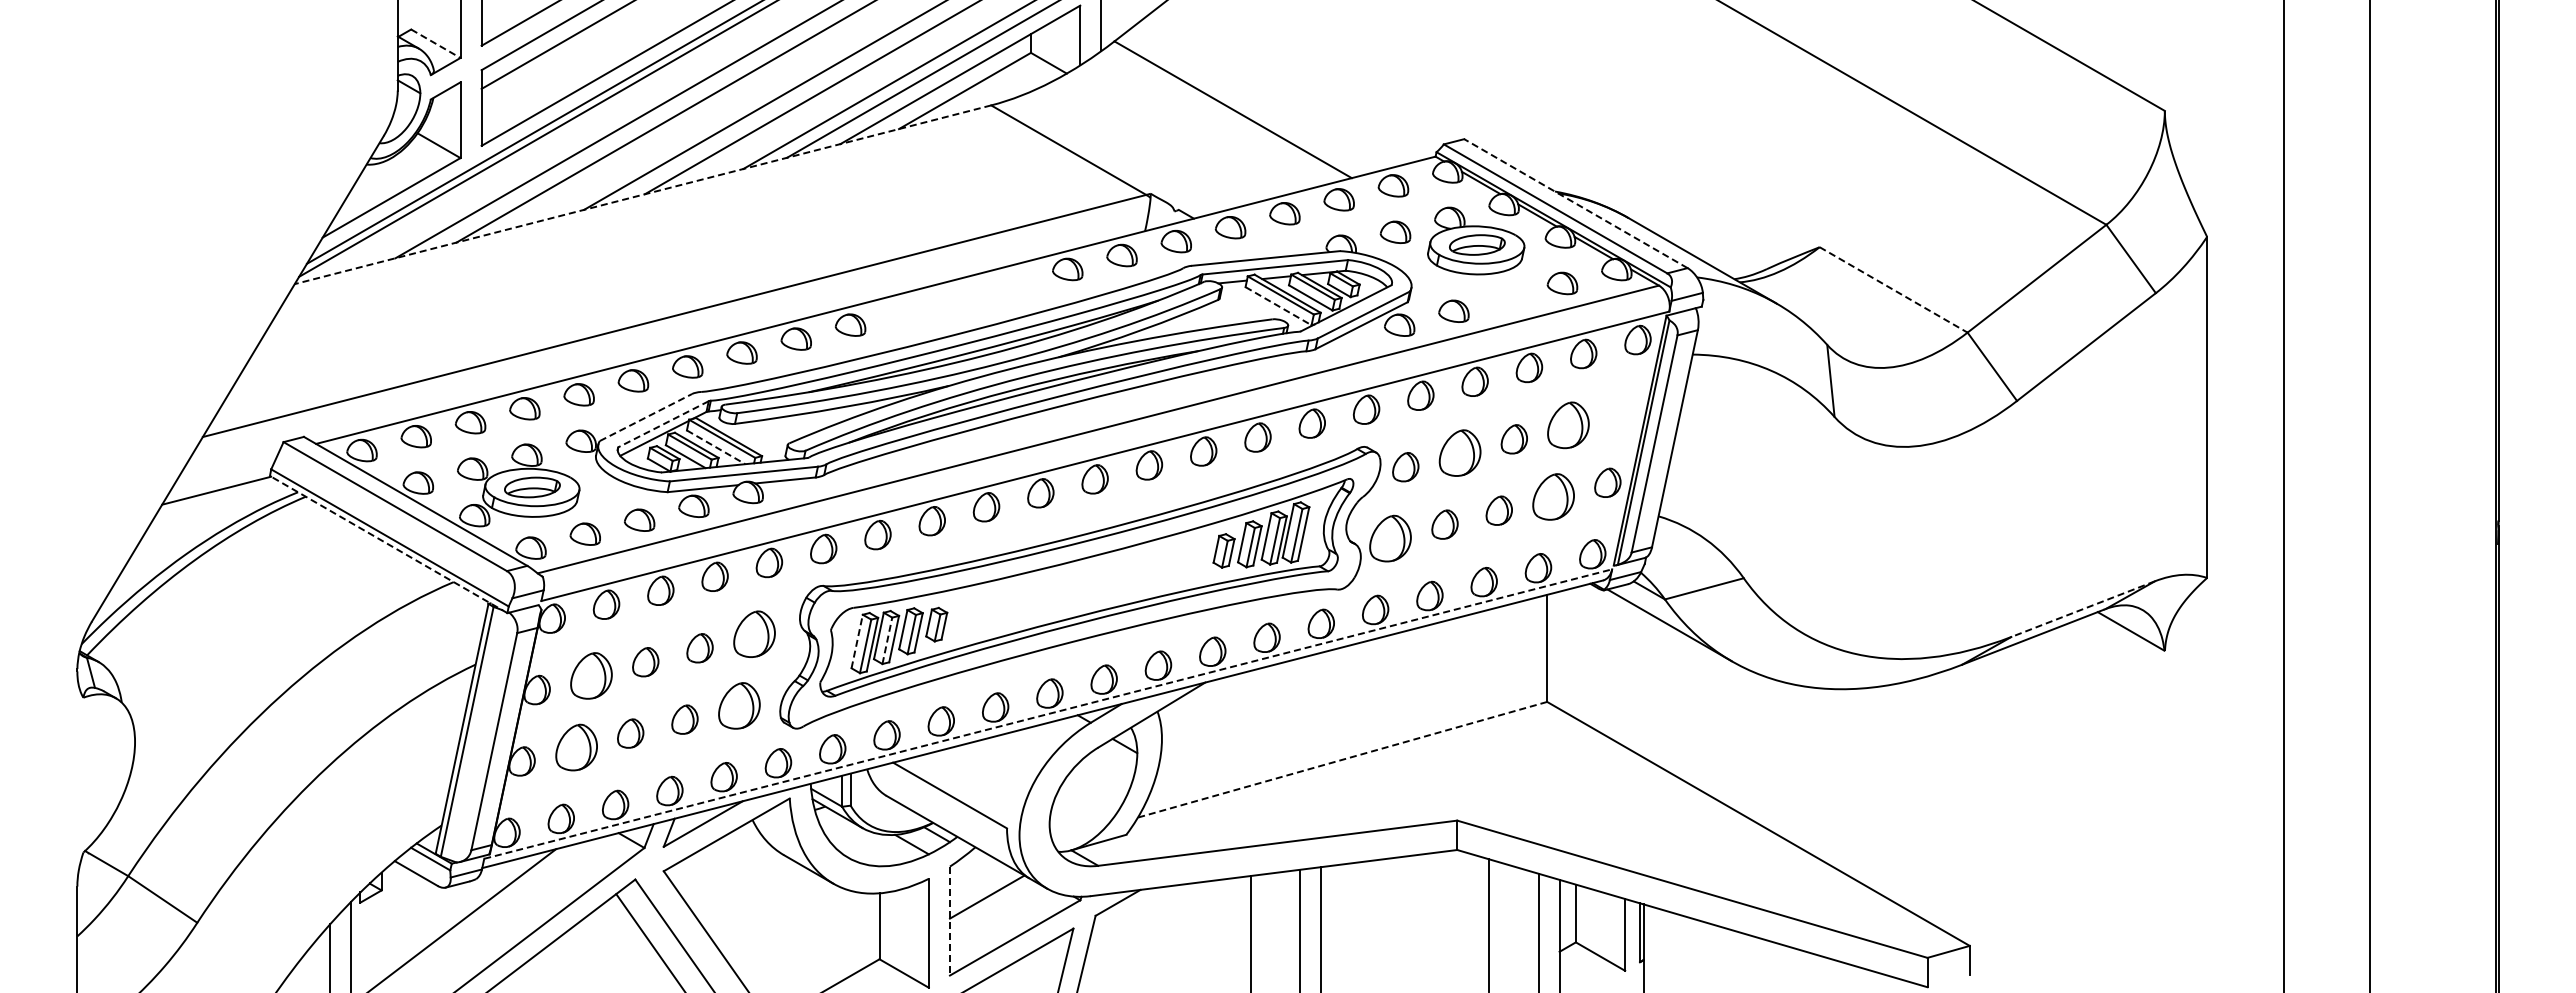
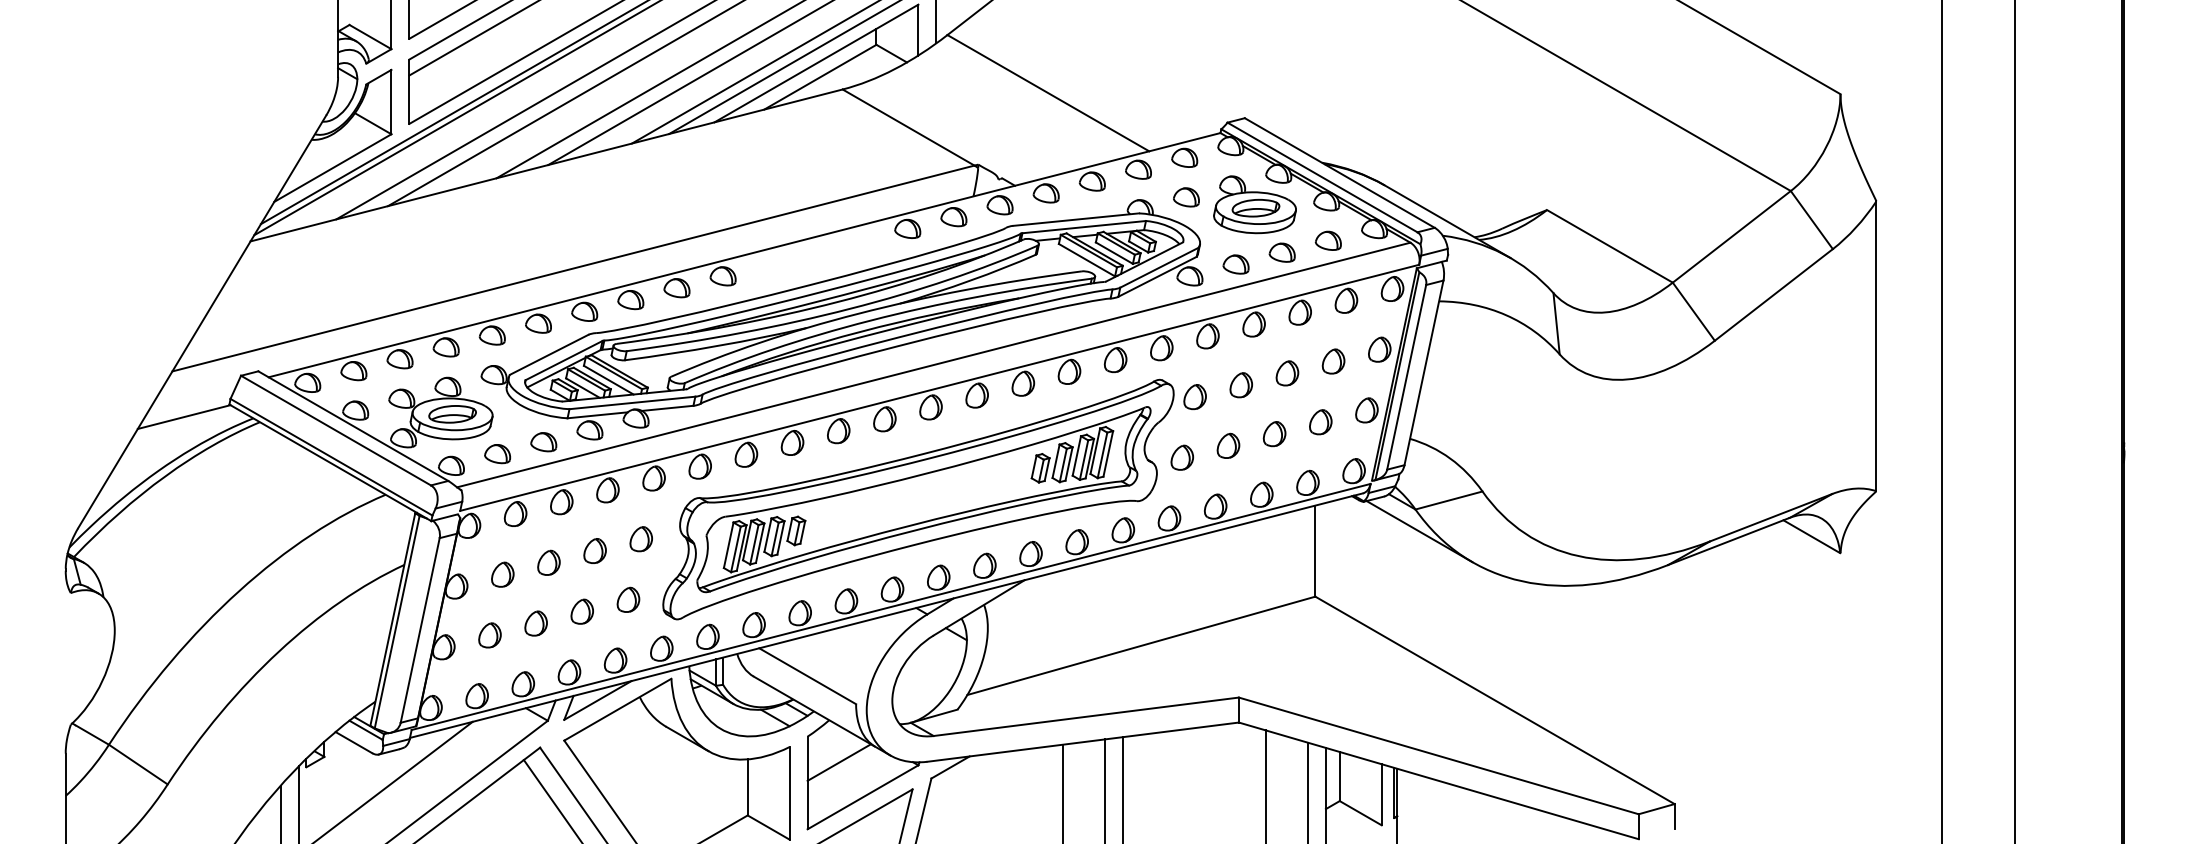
line: (436, 44) -> (371, 37), dashed -> solid
line: (642, 194) -> (546, 165), dashed -> solid
line: (1575, 203) -> (1339, 172), dashed -> solid
line: (1894, 290) -> (1610, 246), dashed -> solid
part: (1507, 297) -> (1281, 252), added
line: (1279, 306) -> (1087, 260), dashed -> solid
part: (1622, 411) -> (1379, 349), added
line: (645, 417) -> (548, 354), dashed -> solid
line: (663, 424) -> (564, 360), dashed -> solid
part: (1568, 425) -> (1333, 361), size x0.62
line: (716, 447) -> (609, 380), dashed -> solid
part: (1459, 453) -> (1240, 385), size x0.62
part: (1553, 496) -> (1320, 422), size x0.62
part: (1390, 538) -> (1182, 457), size x0.62
line: (388, 544) -> (330, 462), dashed -> solid
line: (2082, 609) -> (1770, 518), dashed -> solid
part: (753, 634) -> (640, 539), size x0.62
line: (887, 640) -> (754, 544), dashed -> solid
line: (857, 641) -> (728, 545), dashed -> solid
part: (591, 676) -> (502, 575), size x0.62
part: (738, 705) -> (627, 599), size x0.62
line: (1048, 713) -> (891, 606), dashed -> solid
part: (575, 747) -> (489, 635), size x0.62
line: (1342, 759) -> (1141, 645), dashed -> solid
line: (949, 921) -> (807, 783), dashed -> solid

